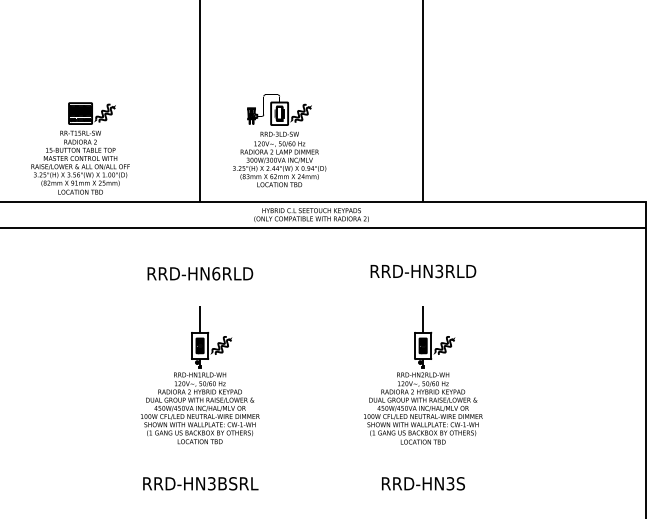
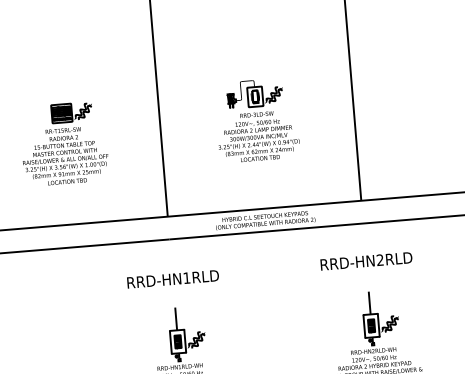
part: (279, 140) -> (257, 120), moved
part: (80, 148) -> (64, 143), moved
text: (439, 271) -> (380, 260), RRD-HN3RLD -> RRD-HN2RLD
text: (216, 273) -> (187, 277), RRD-HN6RLD -> RRD-HN1RLD

